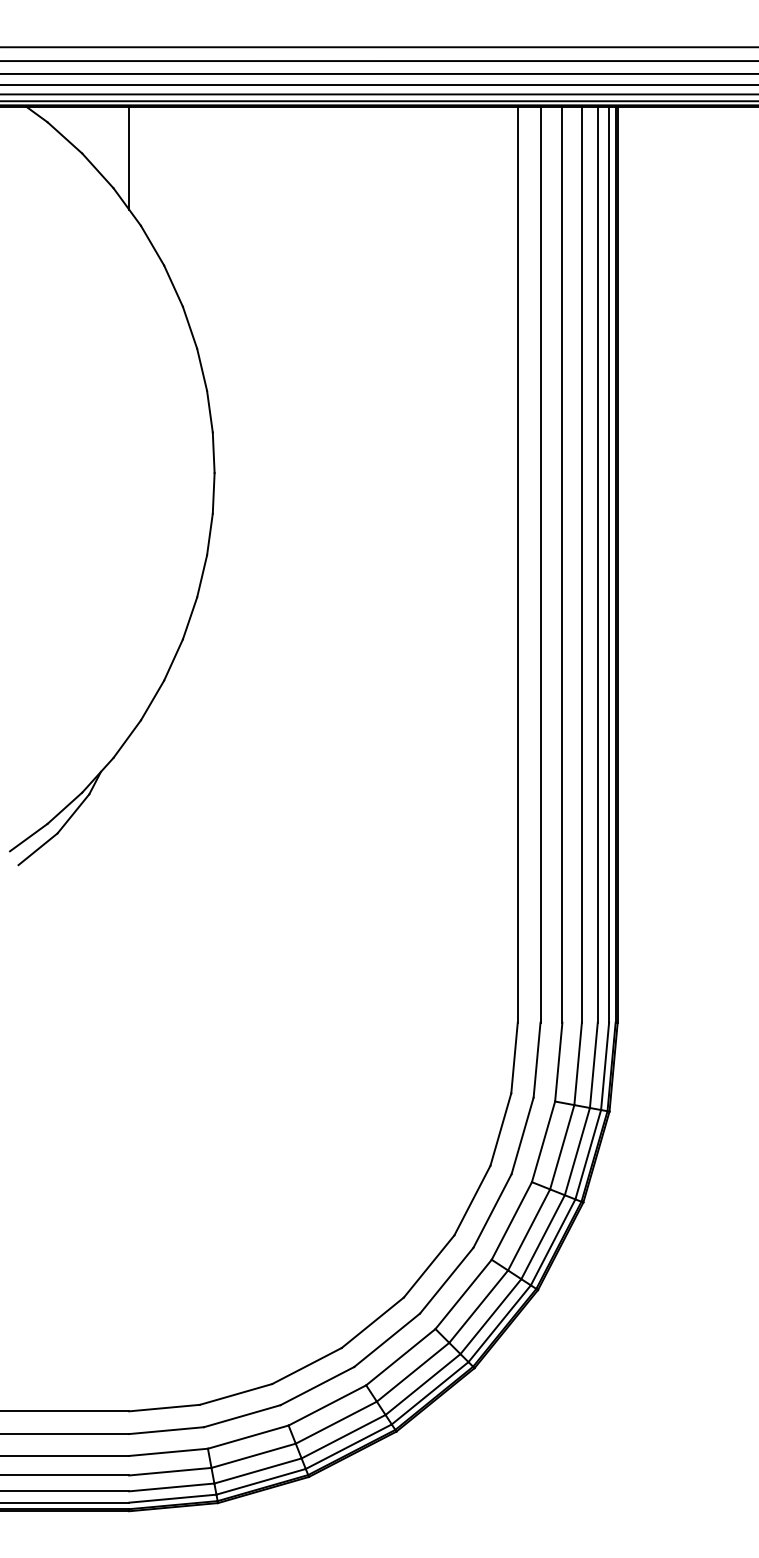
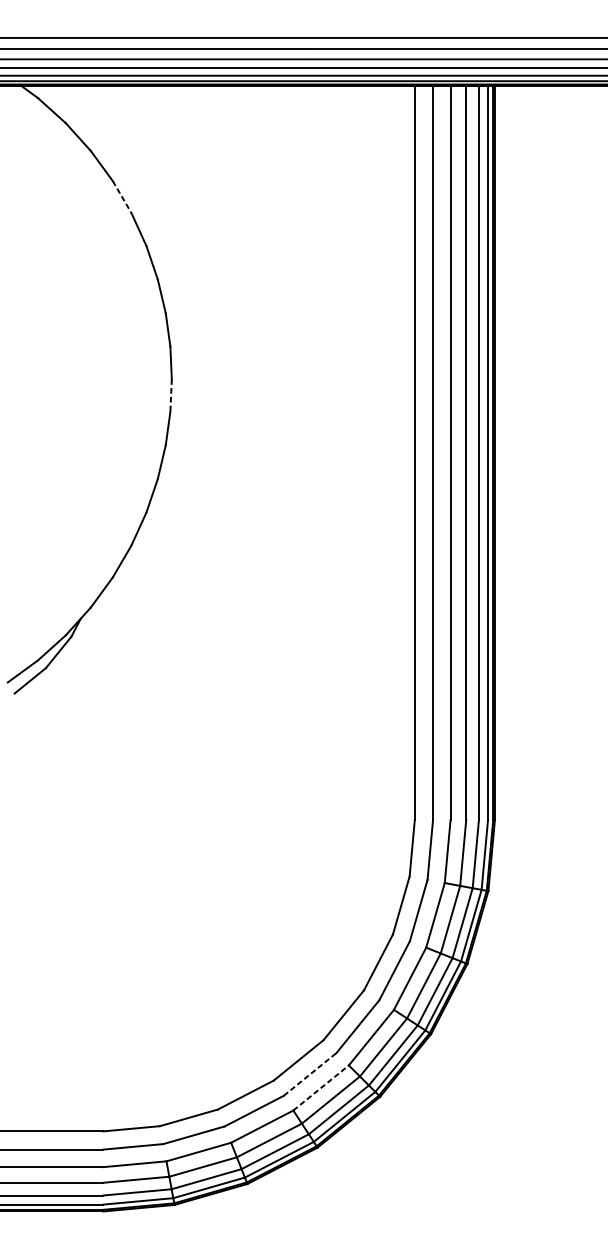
line: (129, 157) -> (103, 126), removed
line: (152, 245) -> (122, 196), solid -> dashed
line: (213, 493) -> (170, 395), solid -> dashed
line: (387, 1339) -> (310, 1073), solid -> dashed
line: (400, 1357) -> (320, 1088), solid -> dashed

